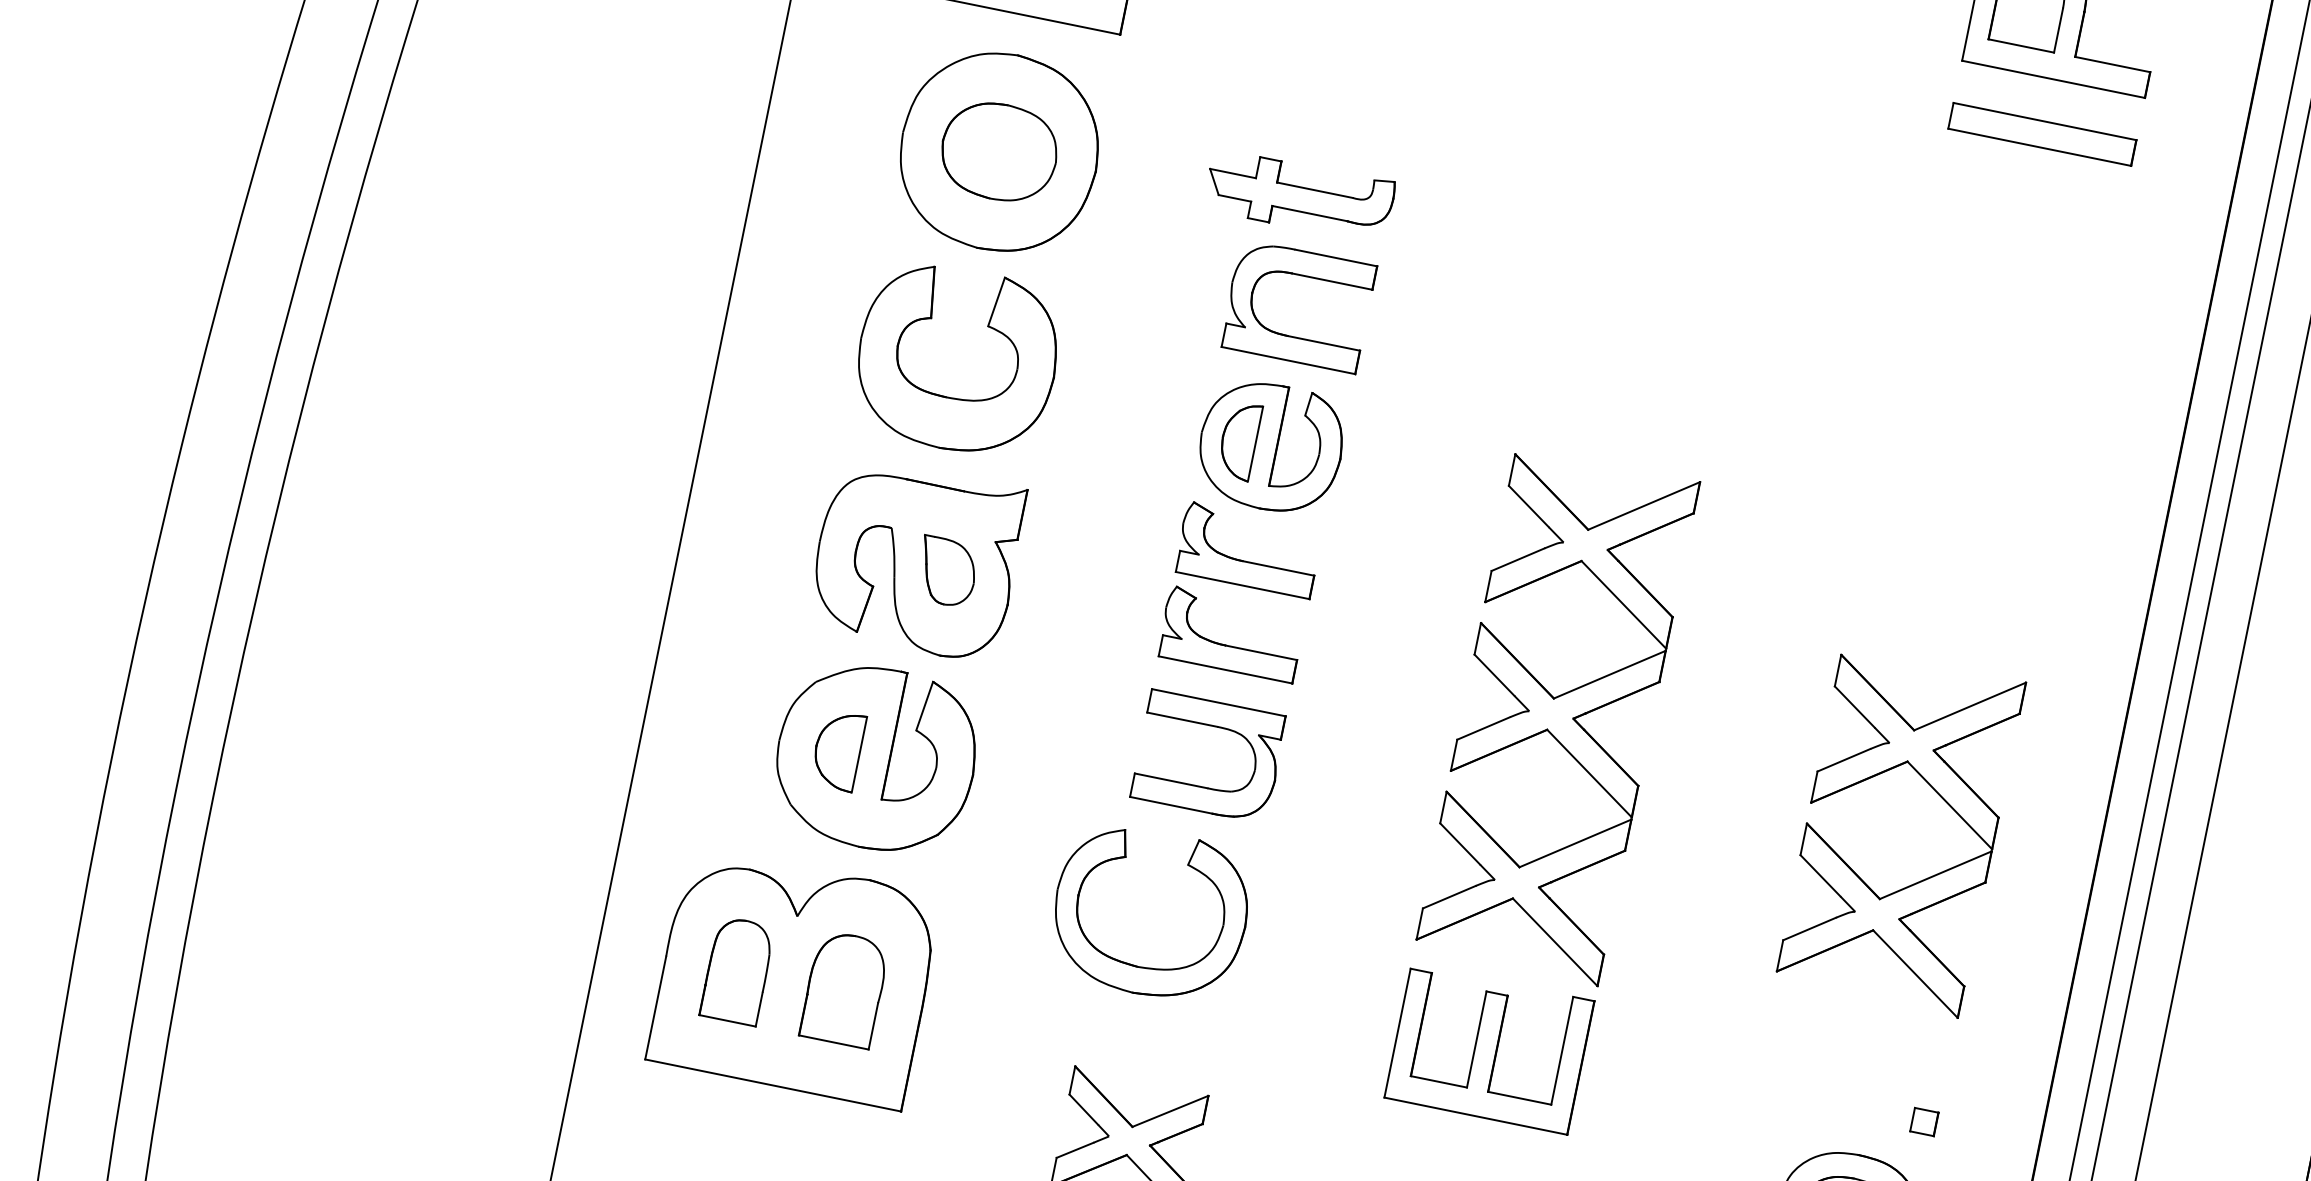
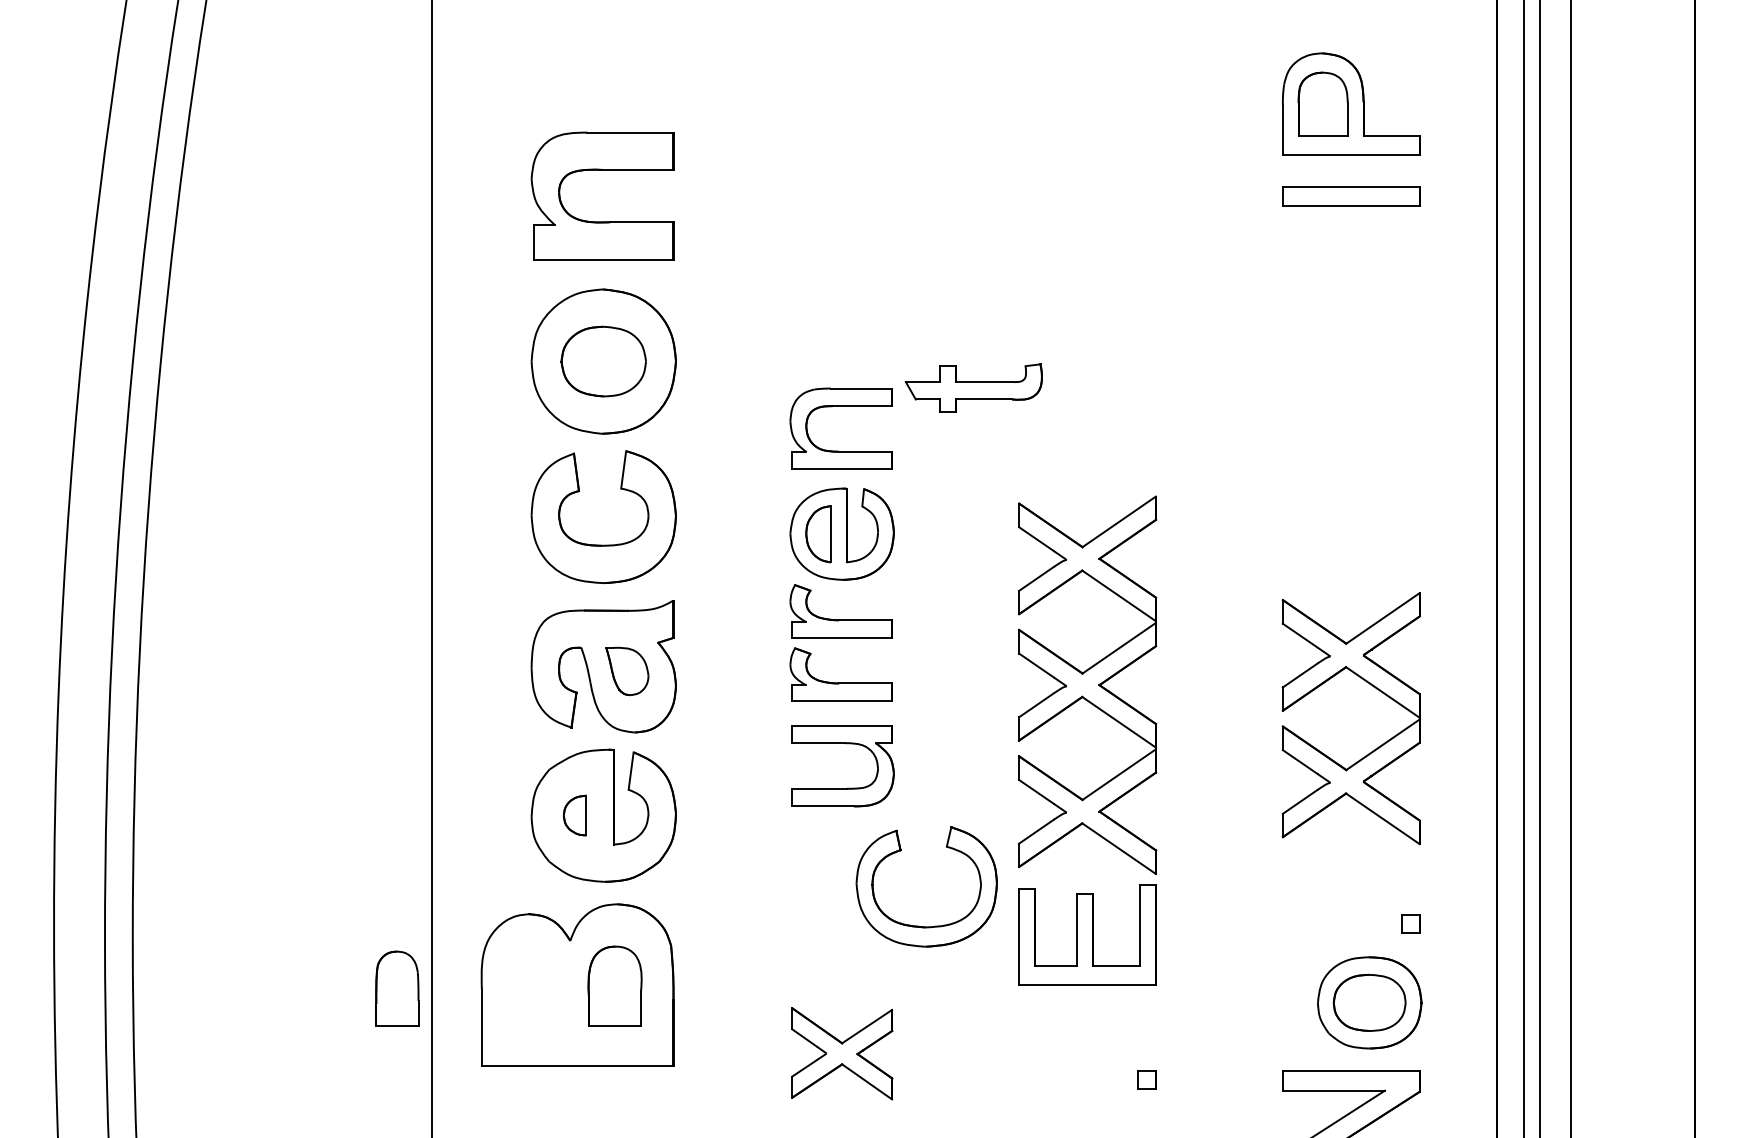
part: (1298, 194) -> (973, 387), moved
part: (837, 750) -> (574, 815), size x0.7
part: (1128, 962) -> (918, 925), moved
part: (737, 970) -> (397, 988), moved

